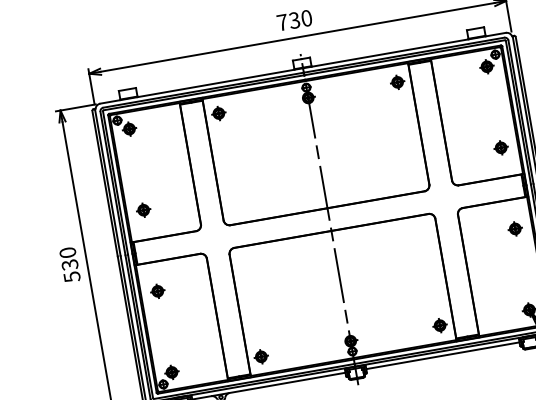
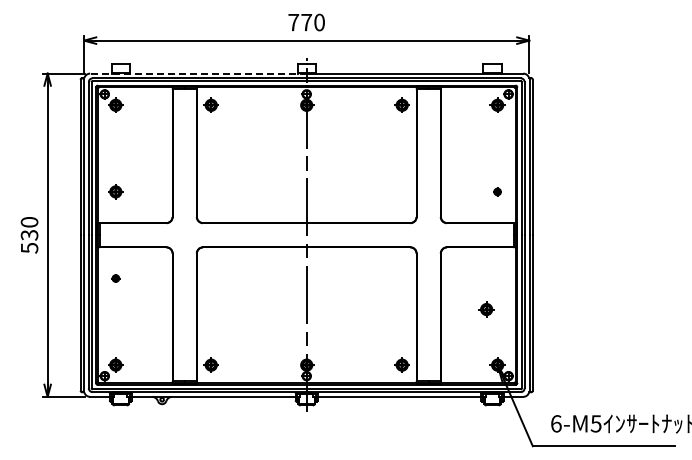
text: (294, 20) -> (306, 22), 730 -> 770
line: (200, 86) -> (197, 73), solid -> dashed
part: (500, 147) -> (497, 191), size x0.6
part: (515, 228) -> (486, 309), moved
part: (157, 291) -> (115, 278), size x0.6

